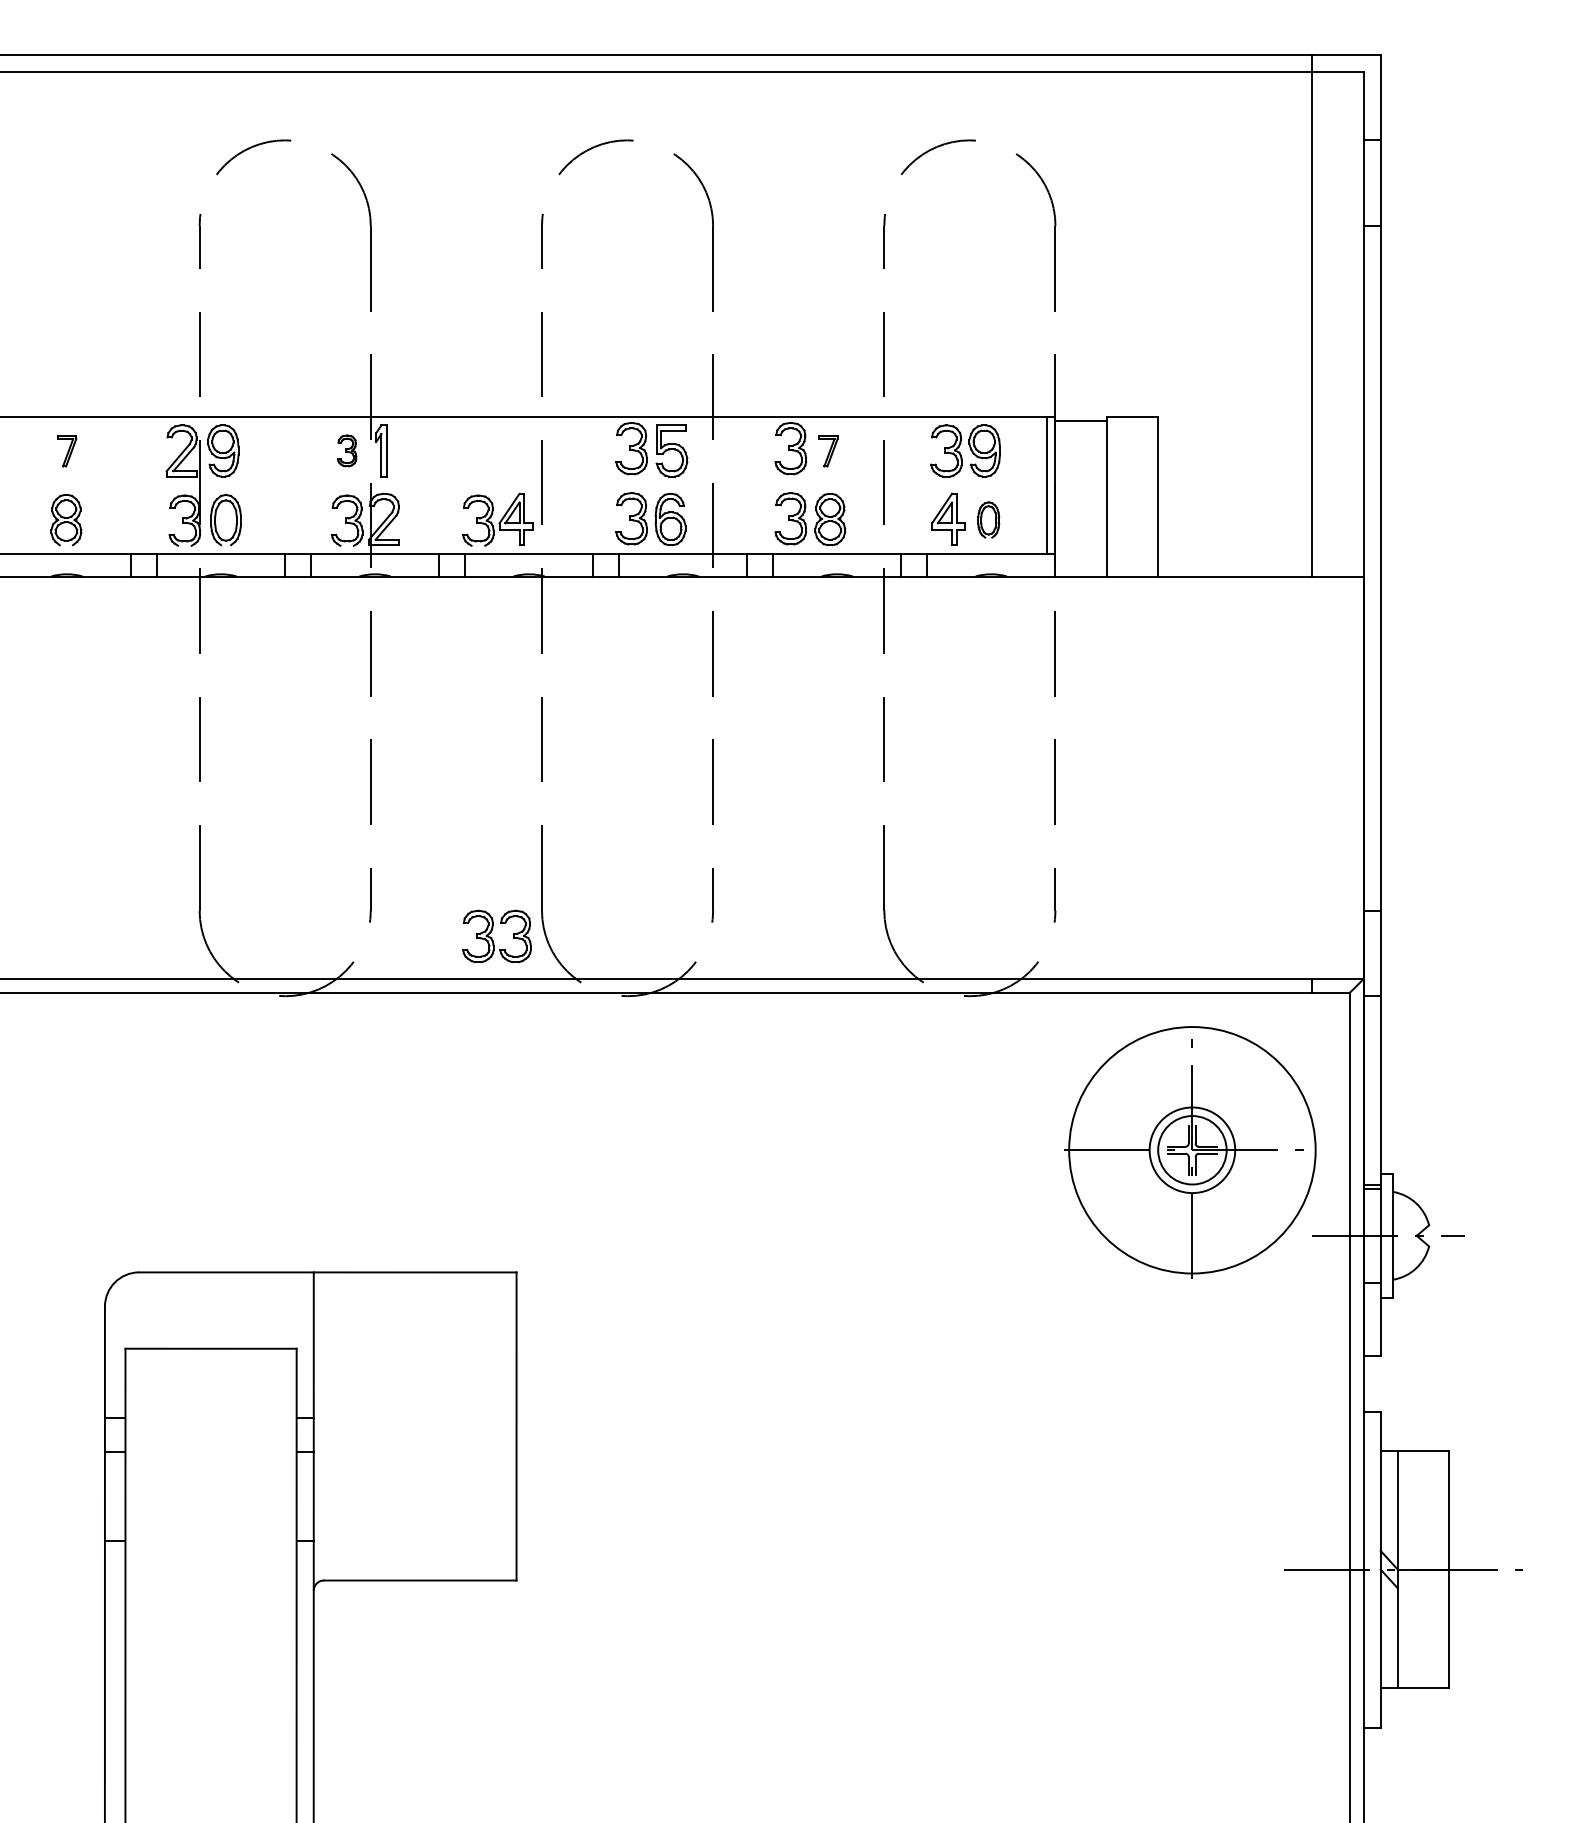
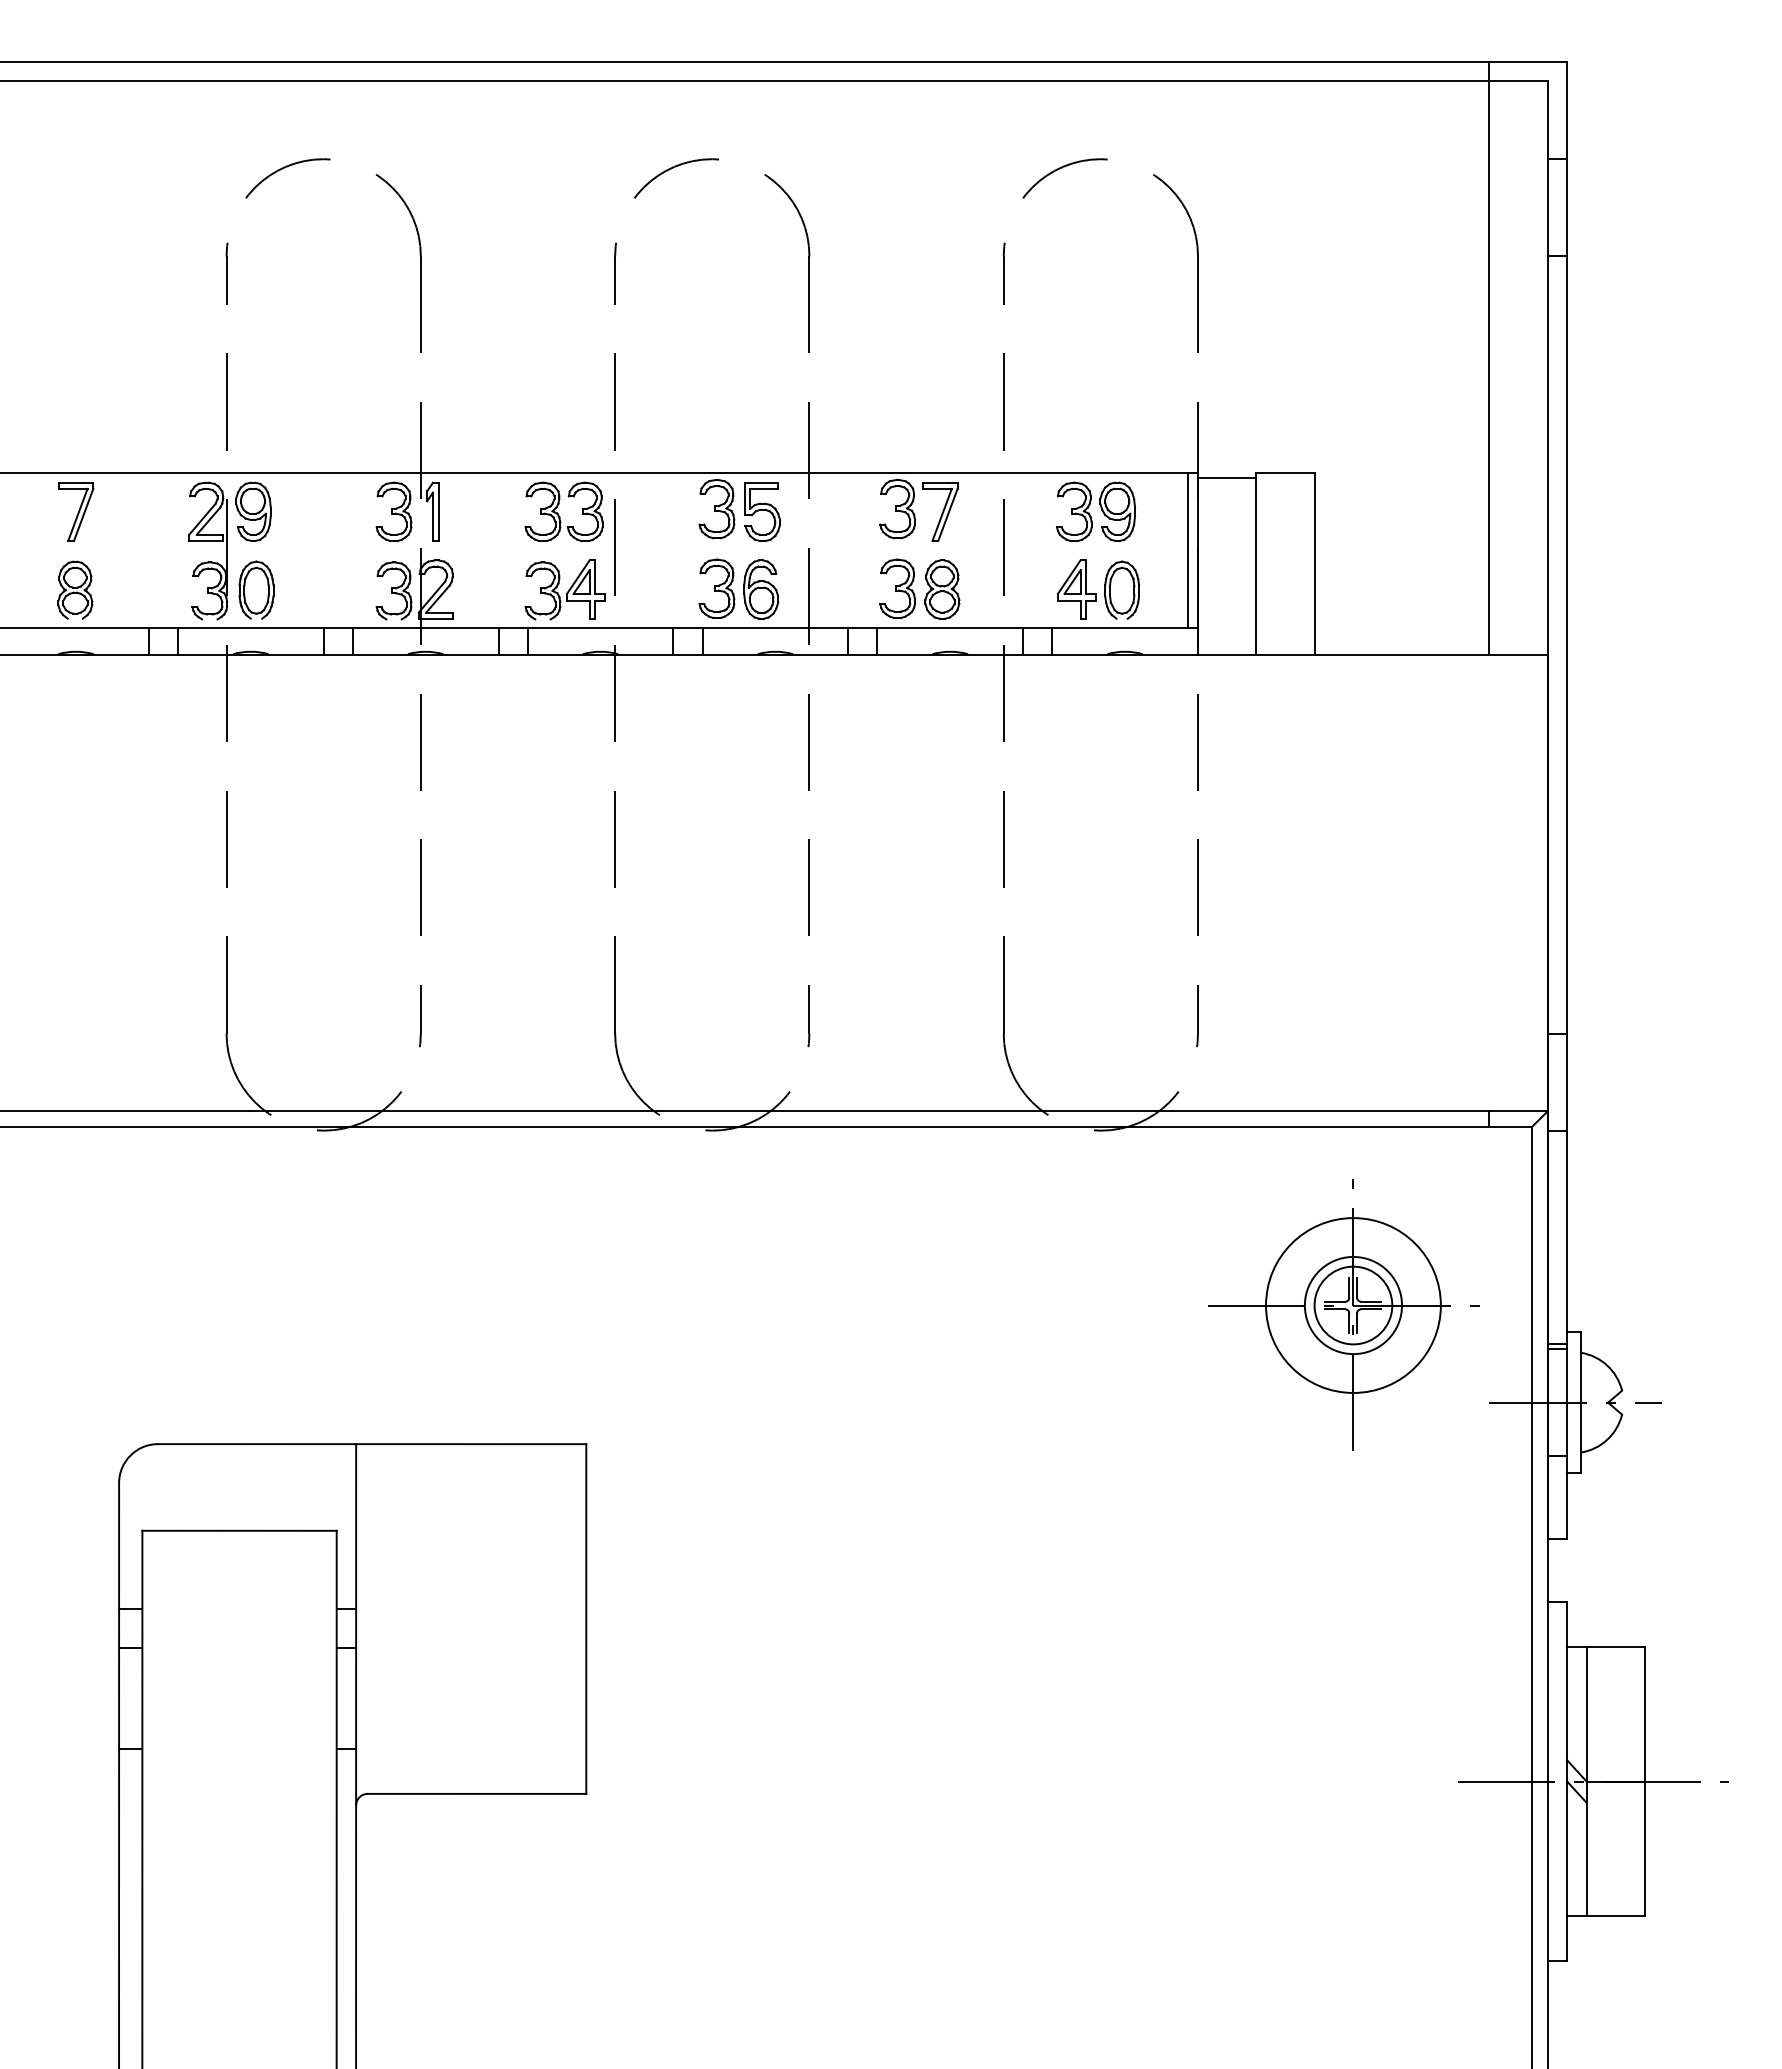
part: (67, 450) -> (76, 511), size x1.67
part: (346, 450) -> (393, 511), size x1.67
part: (828, 450) -> (940, 511), size x1.67
part: (988, 519) -> (1122, 589), size x1.43
part: (496, 936) -> (563, 511), moved
circle: (1192, 1150) -> (1353, 1305), size x0.62

